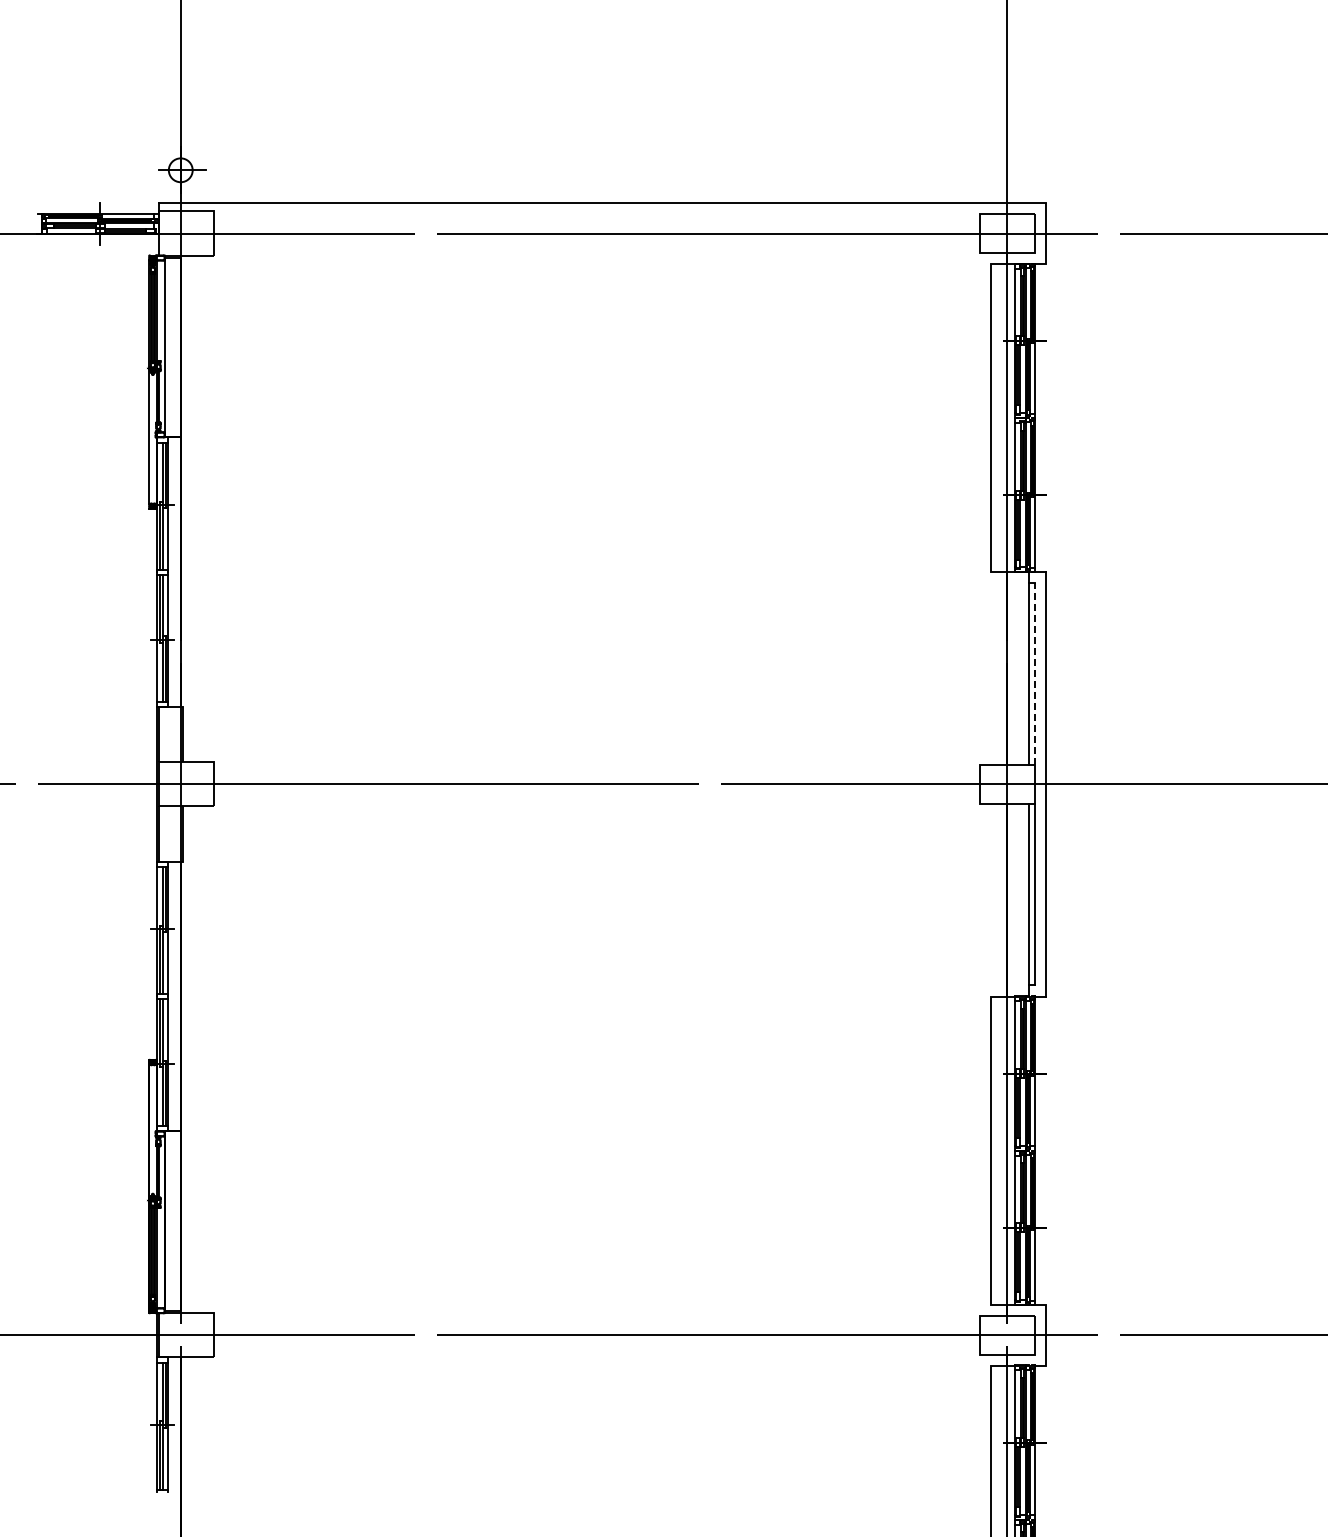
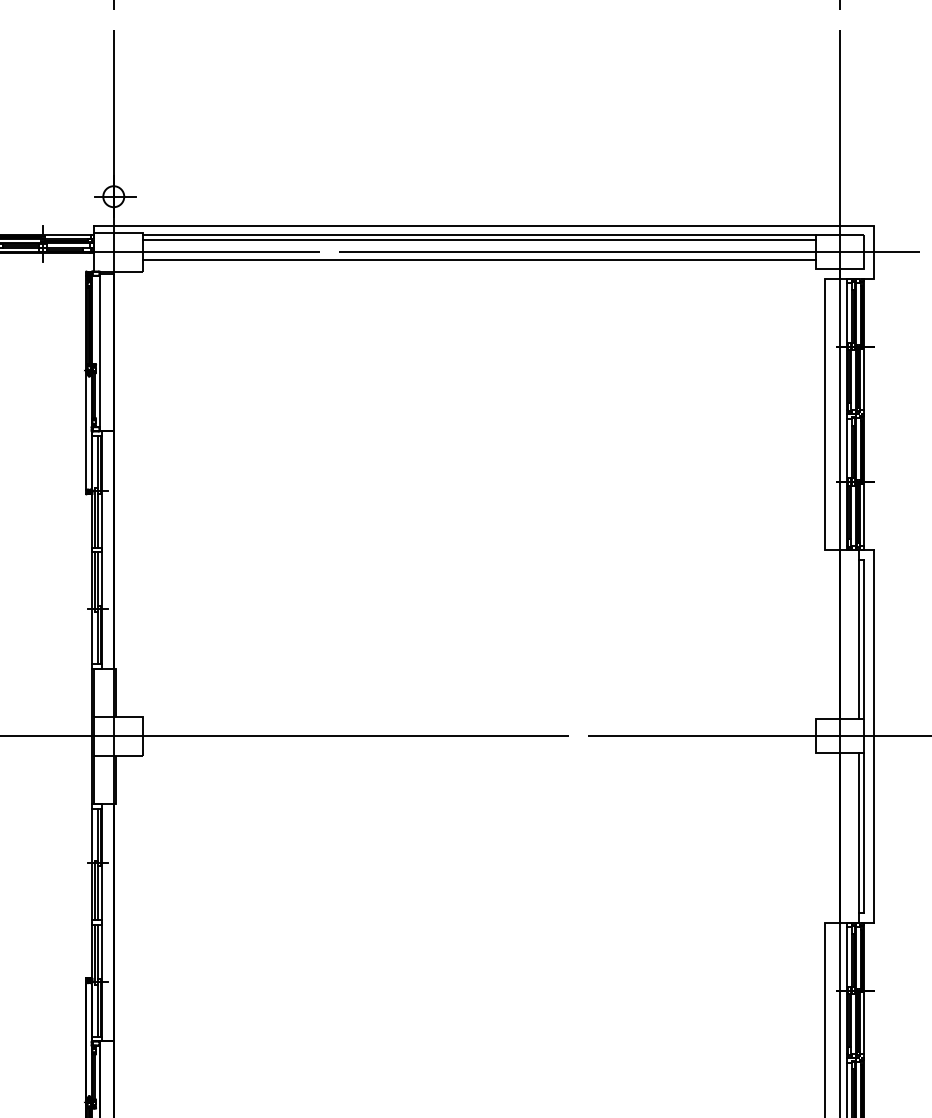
line: (596, 214) -> (479, 235), added
line: (596, 219) -> (479, 239), added
line: (596, 241) -> (479, 259), added
line: (1034, 674) -> (864, 639), dashed -> solid

